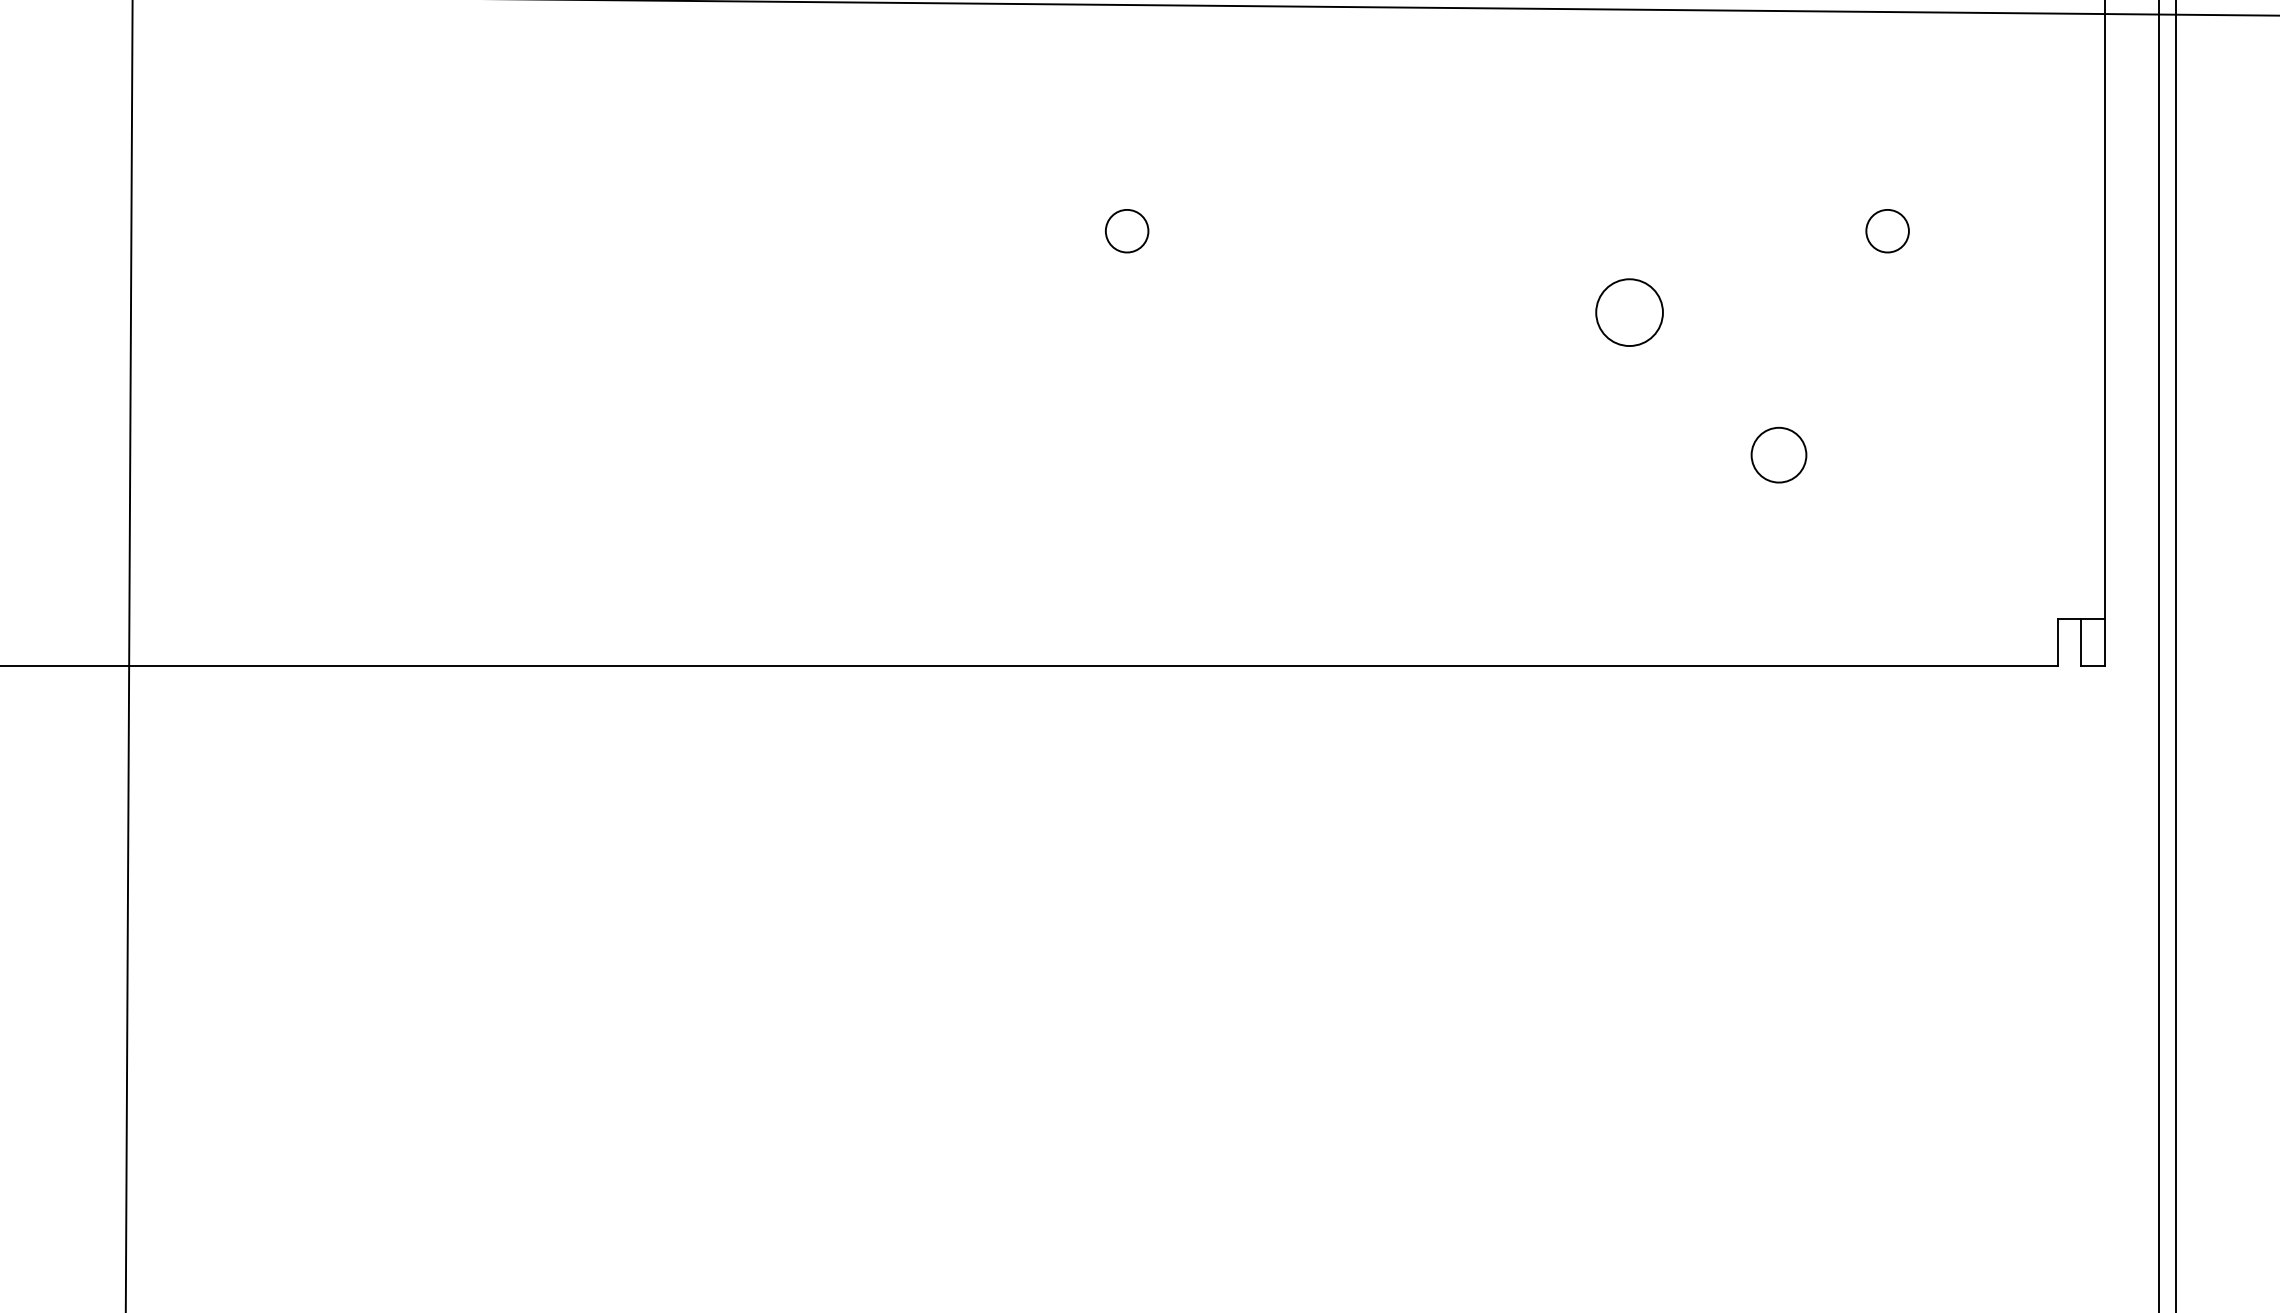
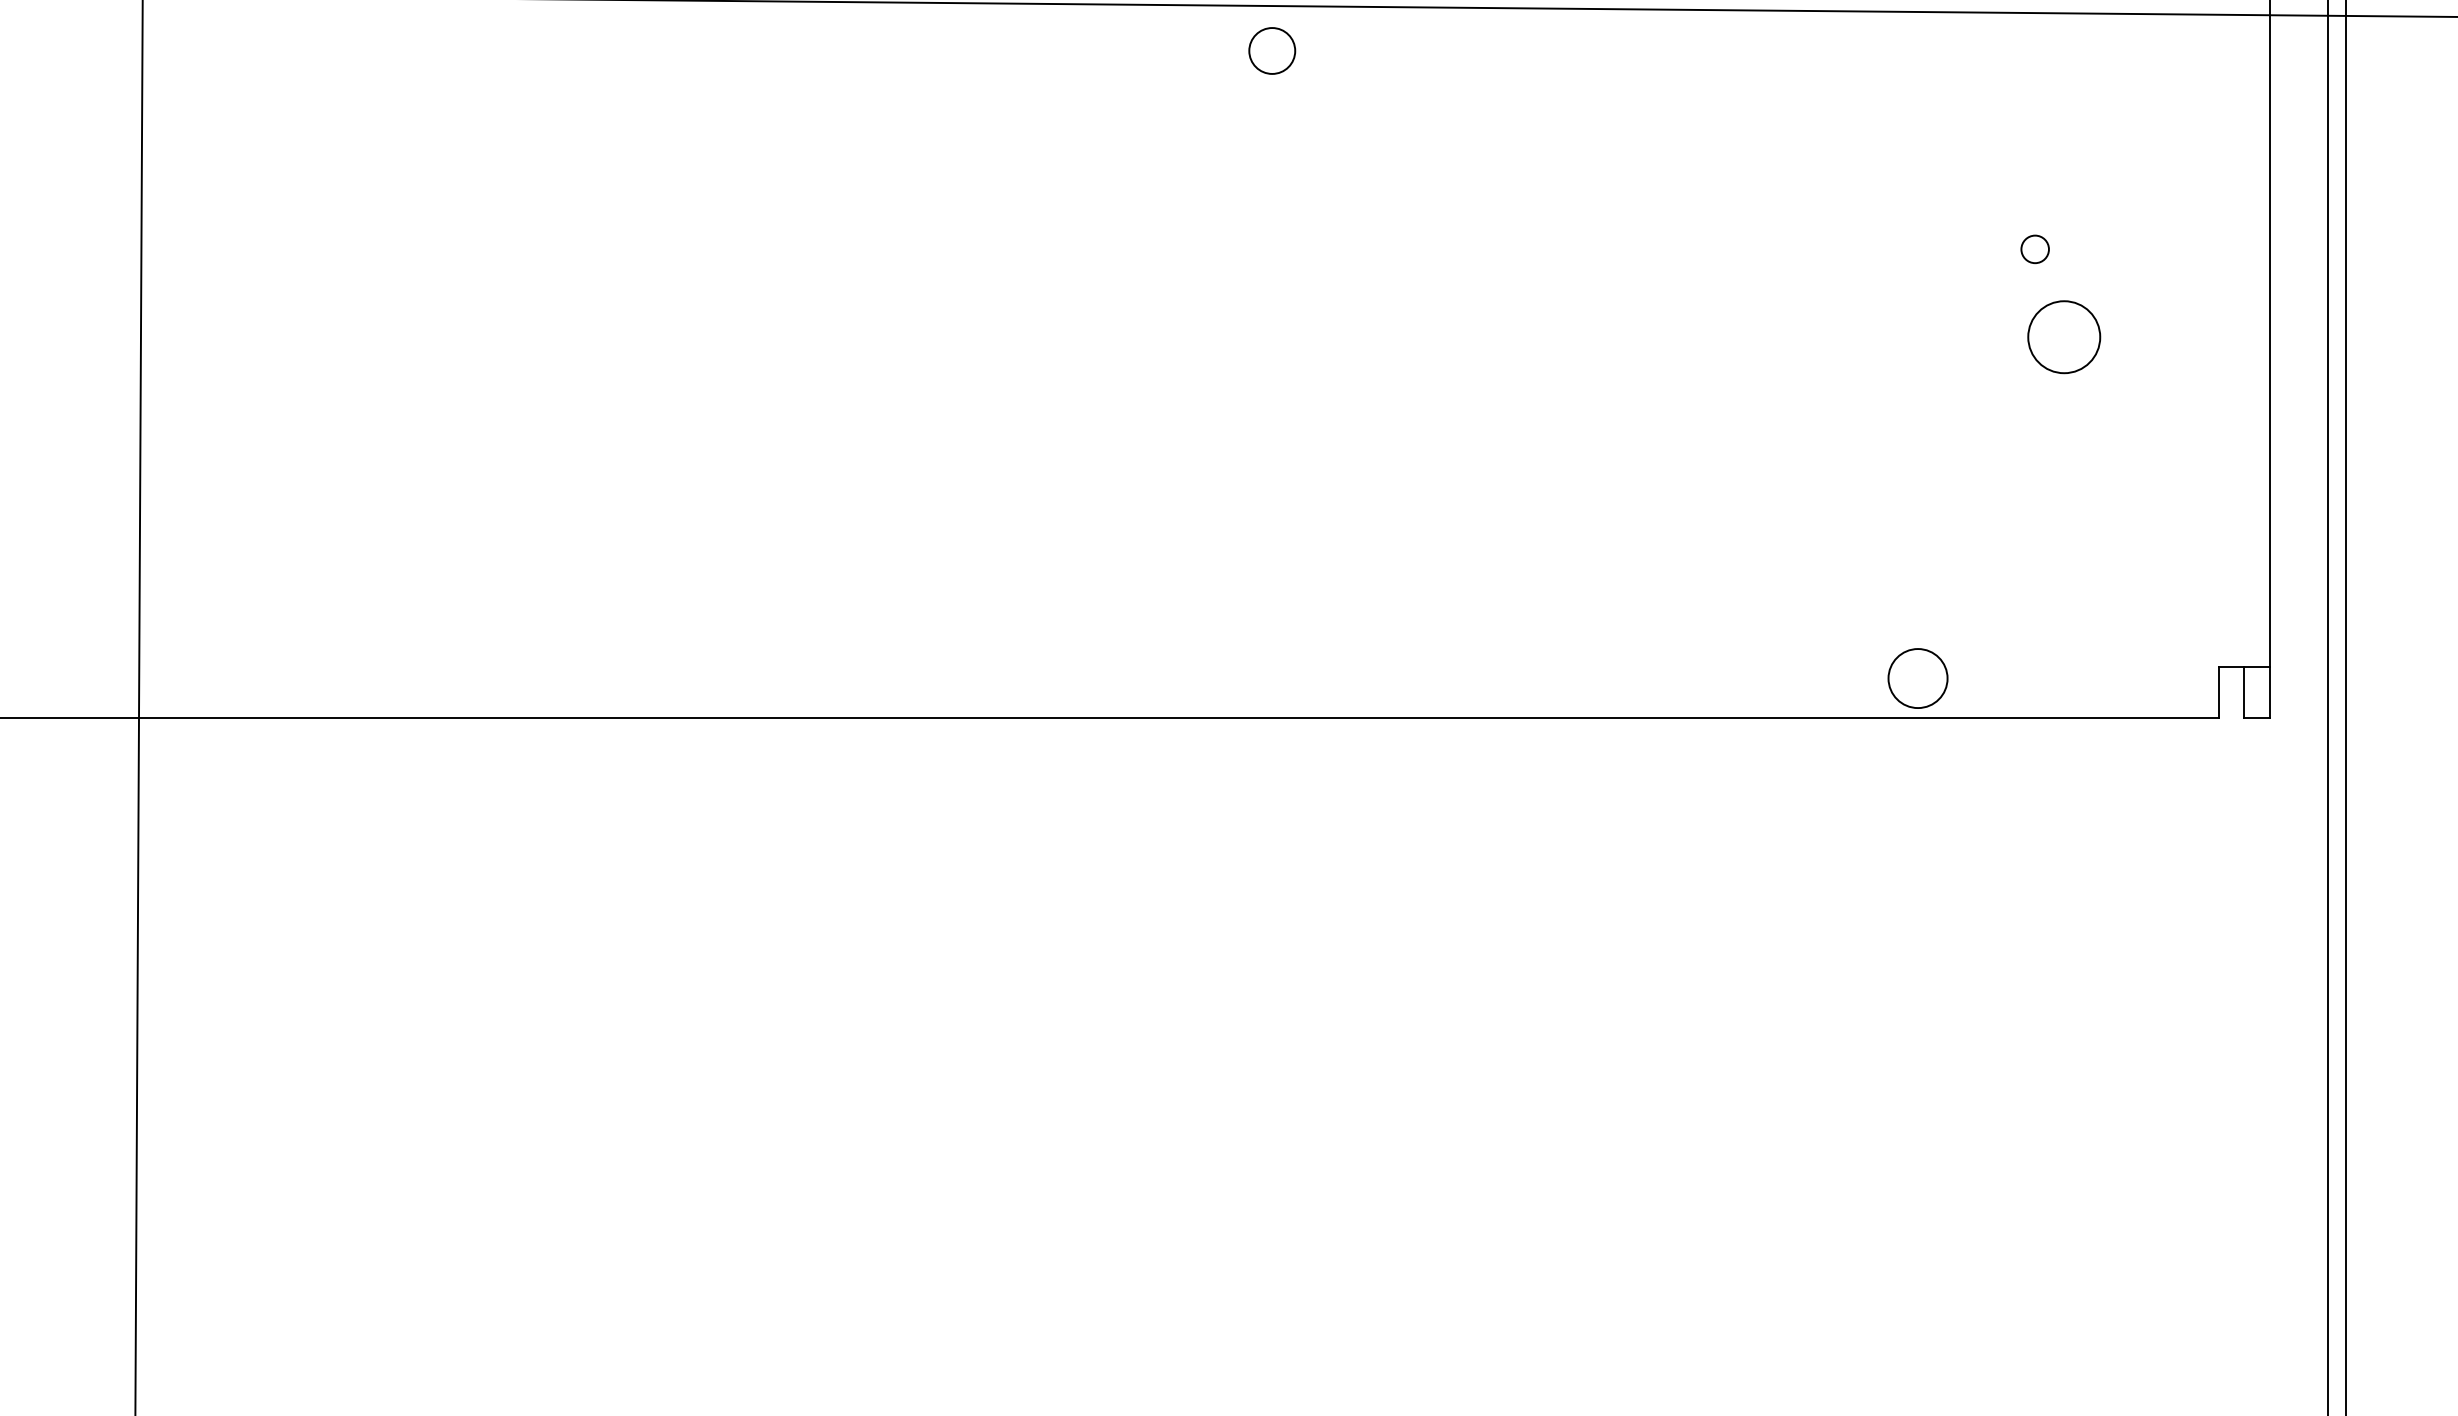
circle: (1887, 230) -> (2035, 248), size x0.6
circle: (1127, 231) -> (1272, 51), moved
circle: (1629, 312) -> (2064, 337), moved
circle: (1778, 454) -> (1917, 677), moved

